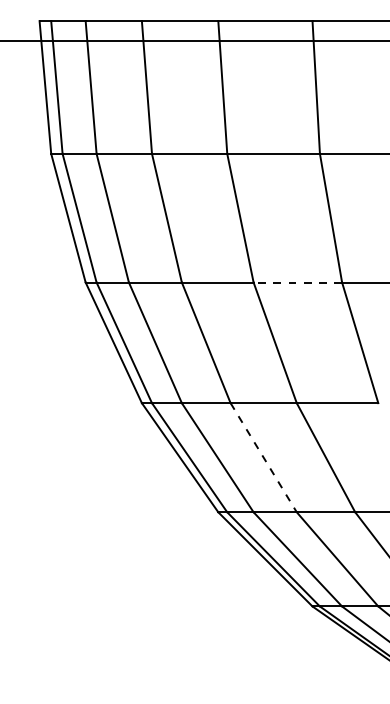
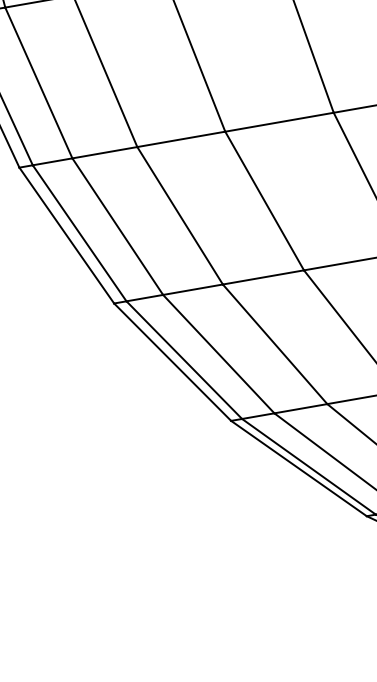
line: (297, 282) -> (279, 122), dashed -> solid
line: (263, 457) -> (274, 344), dashed -> solid

